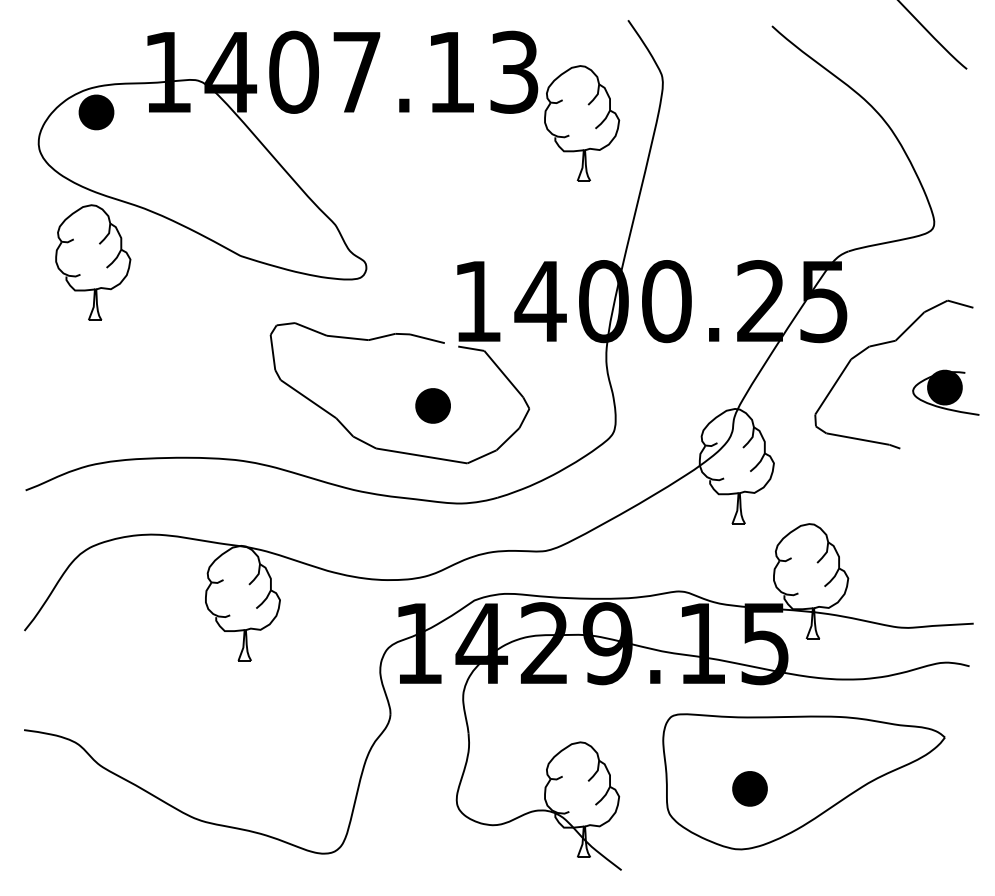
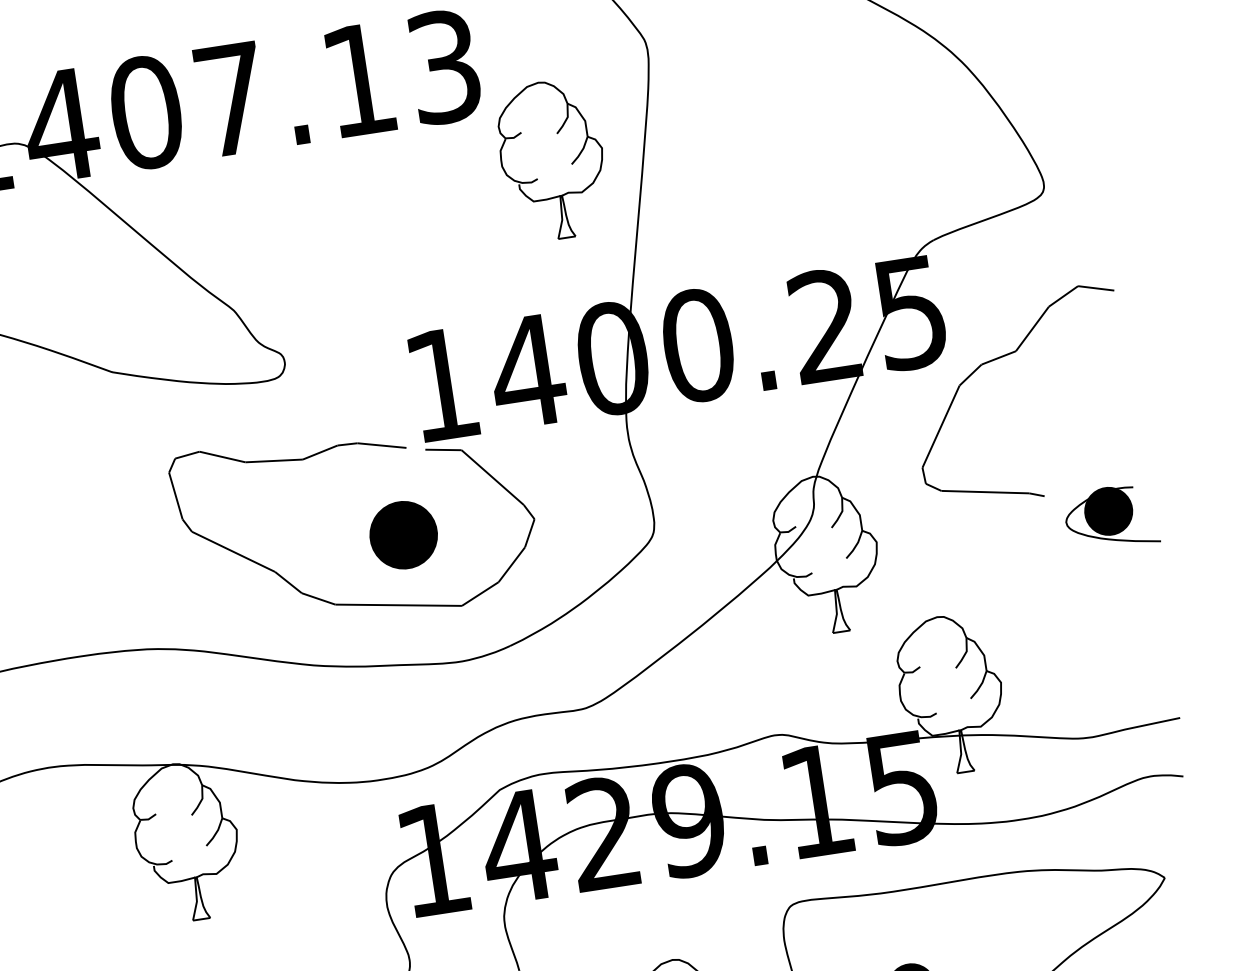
part: (582, 123) -> (553, 160), moved
part: (945, 392) -> (1110, 517), moved
part: (432, 405) -> (402, 534), size x1.4

